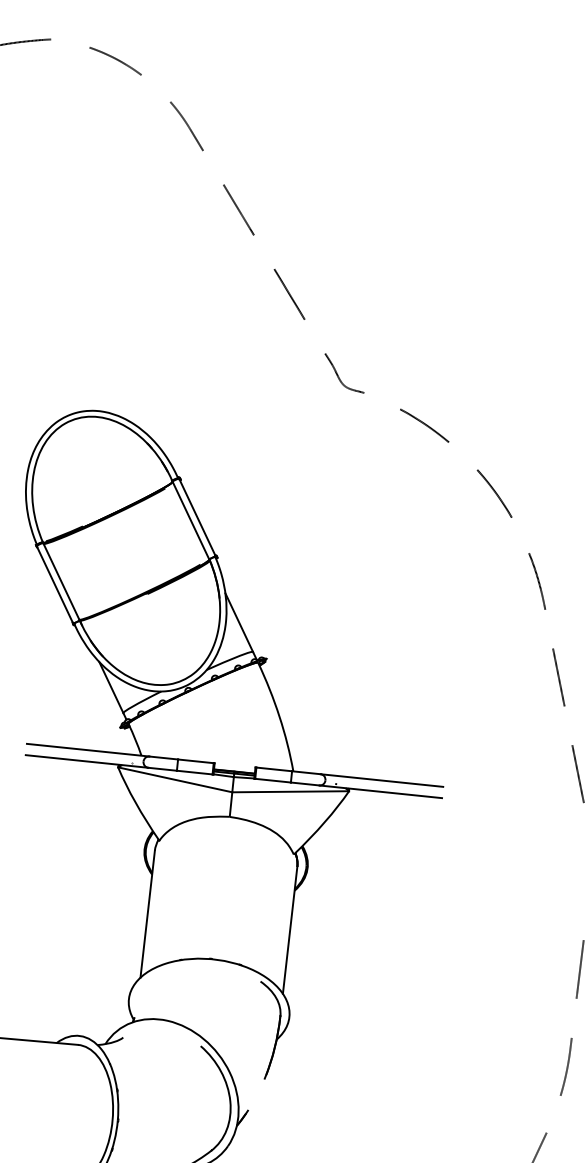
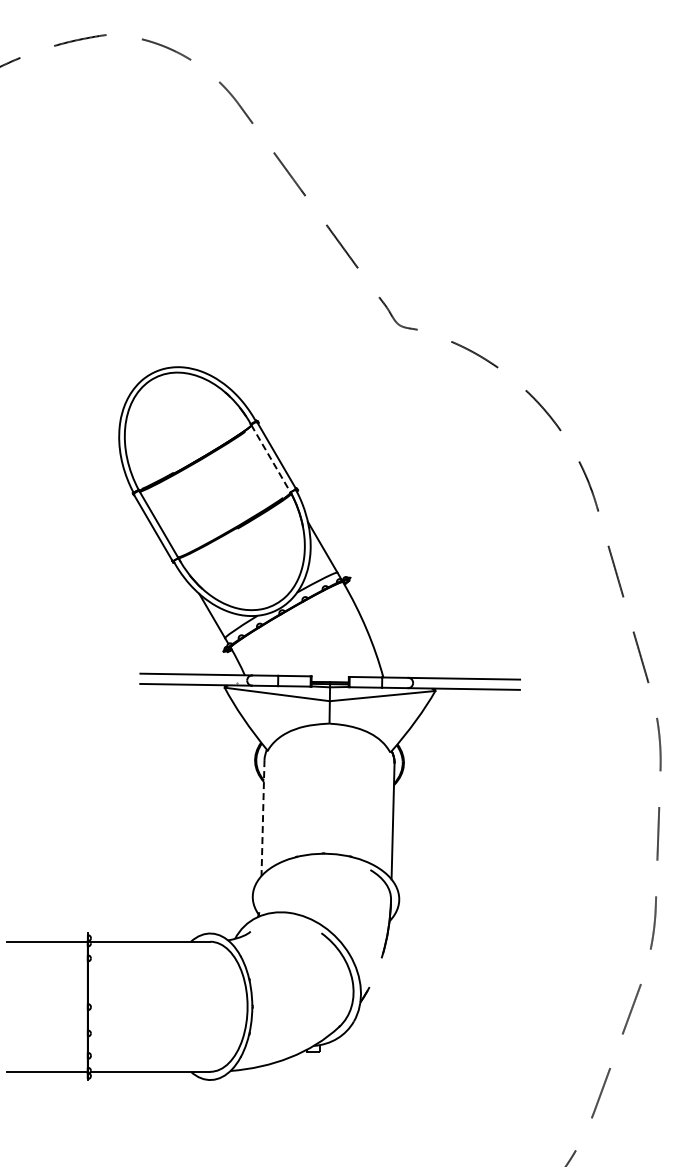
line: (191, 521) -> (271, 459), solid -> dashed
line: (148, 914) -> (263, 818), solid -> dashed

